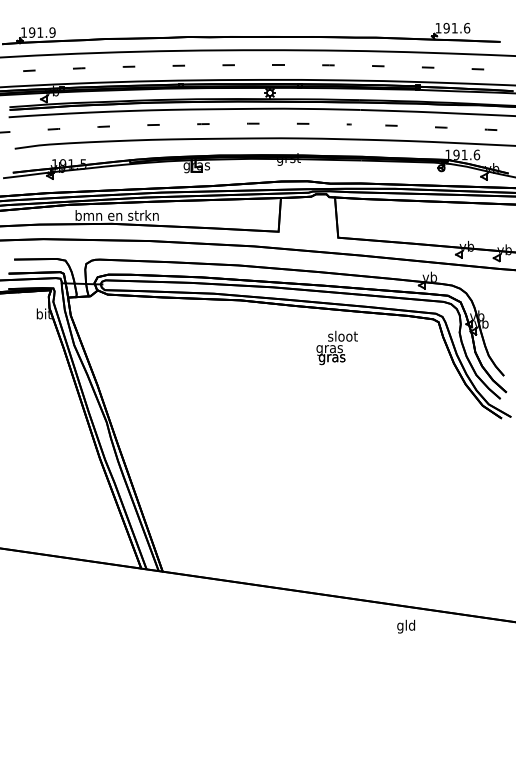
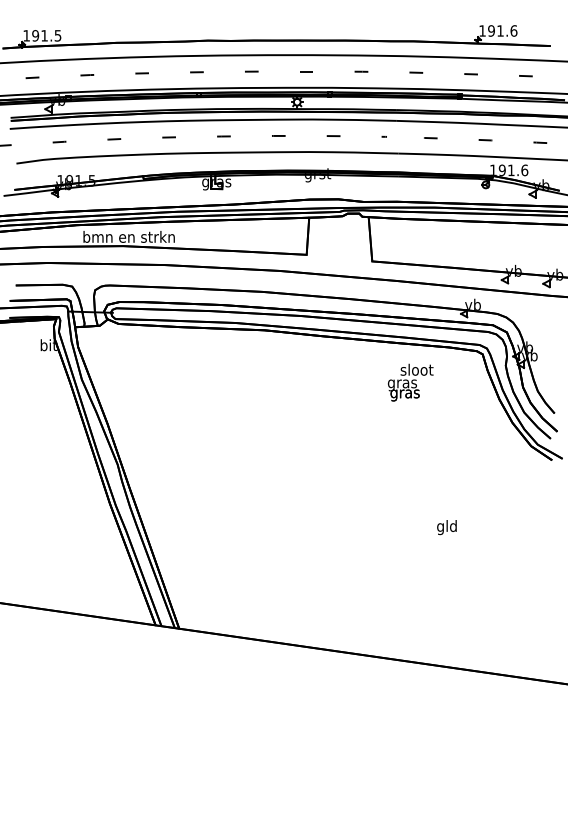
text: (52, 32) -> (57, 35), 191.9 -> 191.5
text: (336, 347) -> (409, 382), moved
text: (406, 626) -> (447, 527), moved

